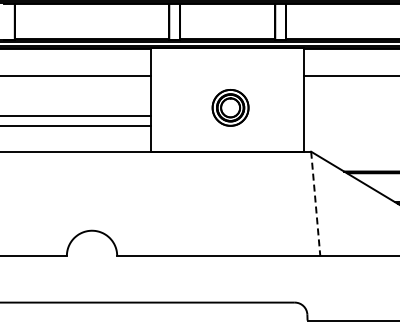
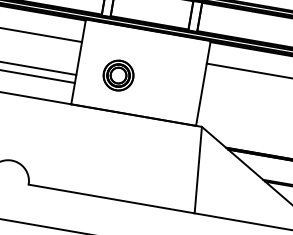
part: (230, 107) -> (118, 75), moved
line: (315, 204) -> (198, 170), dashed -> solid

